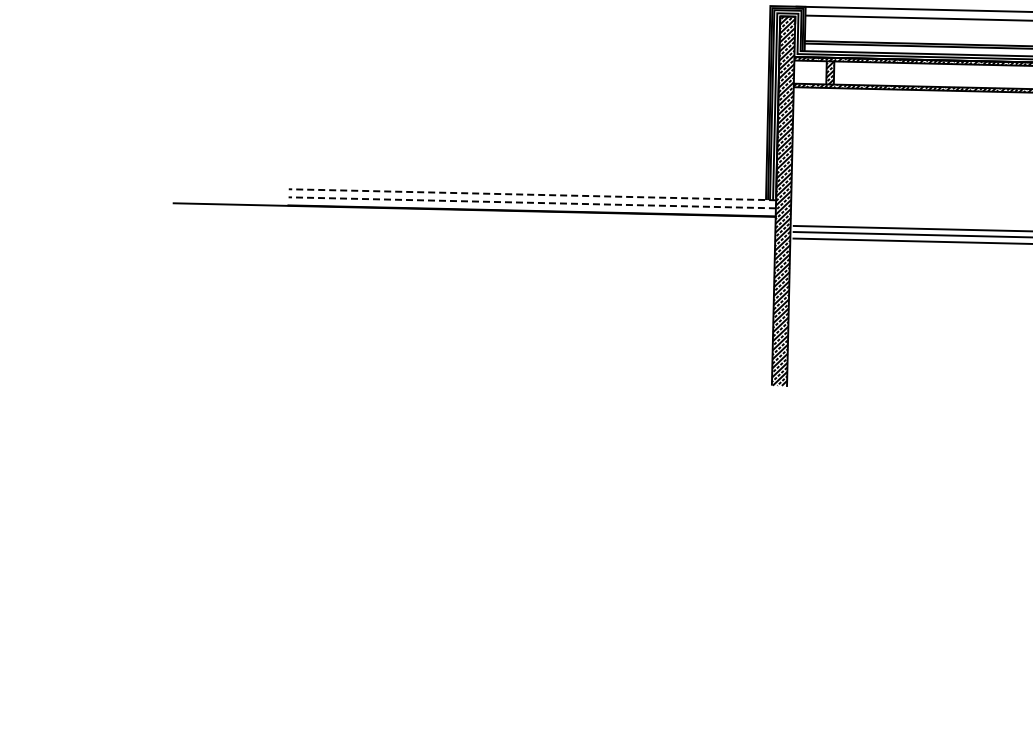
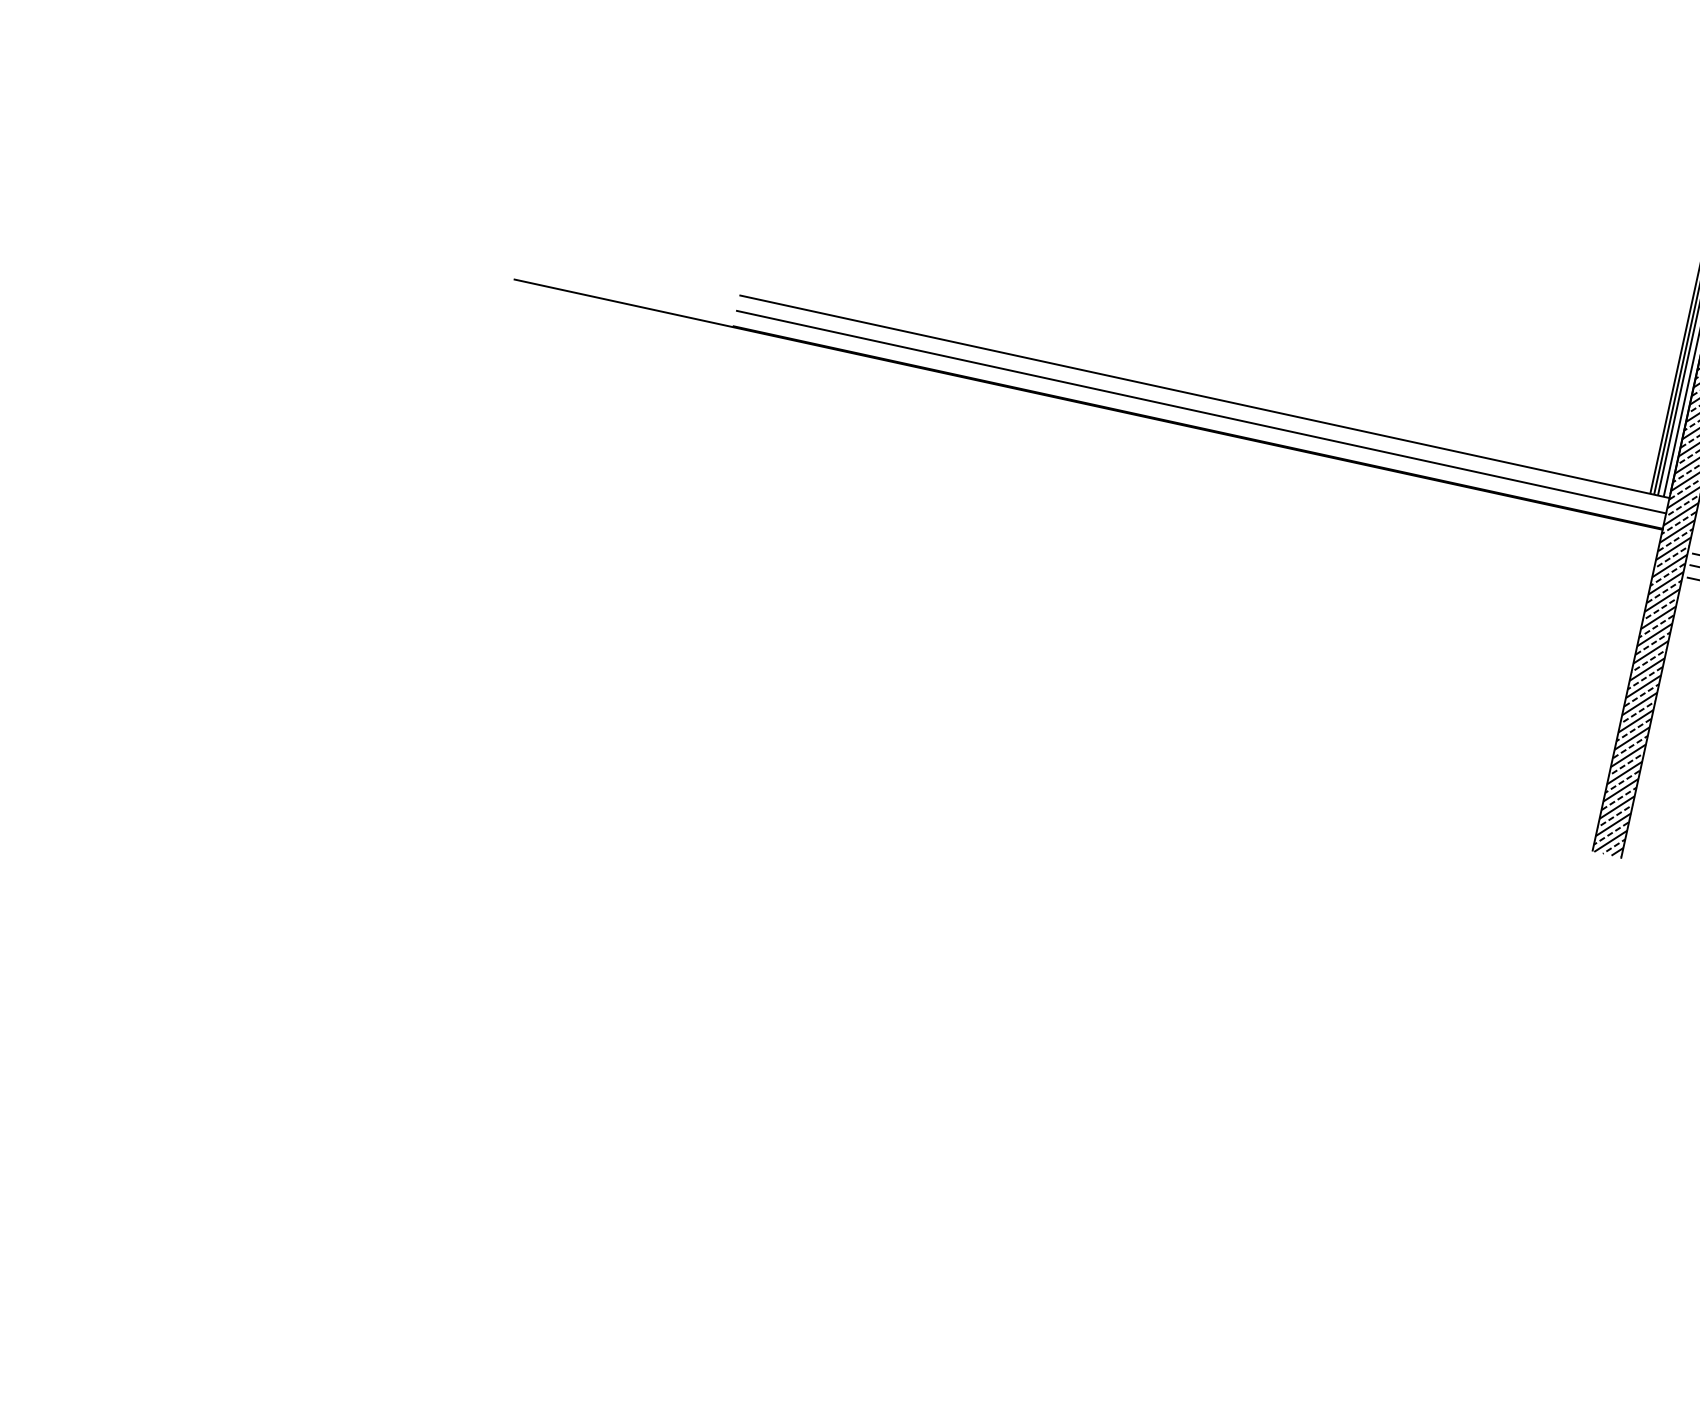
line: (532, 194) -> (1205, 396), dashed -> solid
line: (532, 202) -> (1202, 411), dashed -> solid

